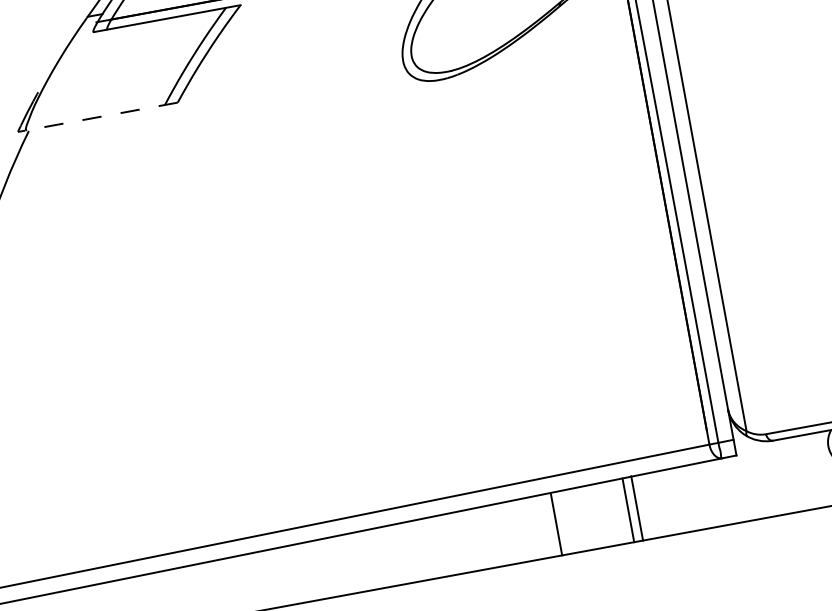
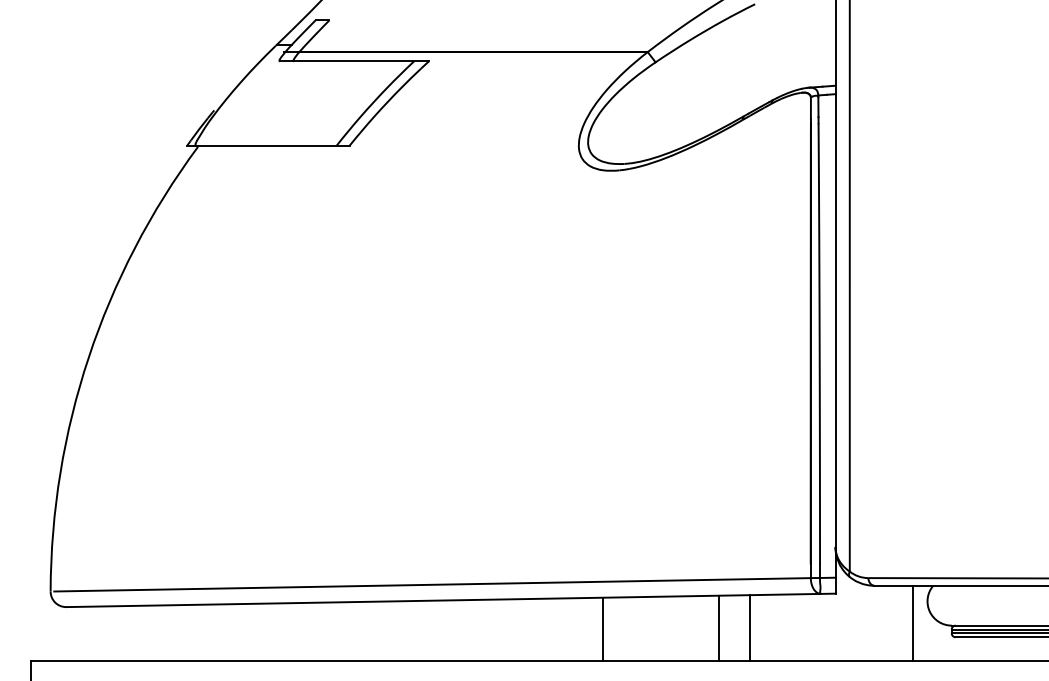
line: (96, 117) -> (267, 145), dashed -> solid
line: (817, 469) -> (912, 622), added
line: (637, 508) -> (750, 627), moved
line: (556, 523) -> (603, 628), moved

